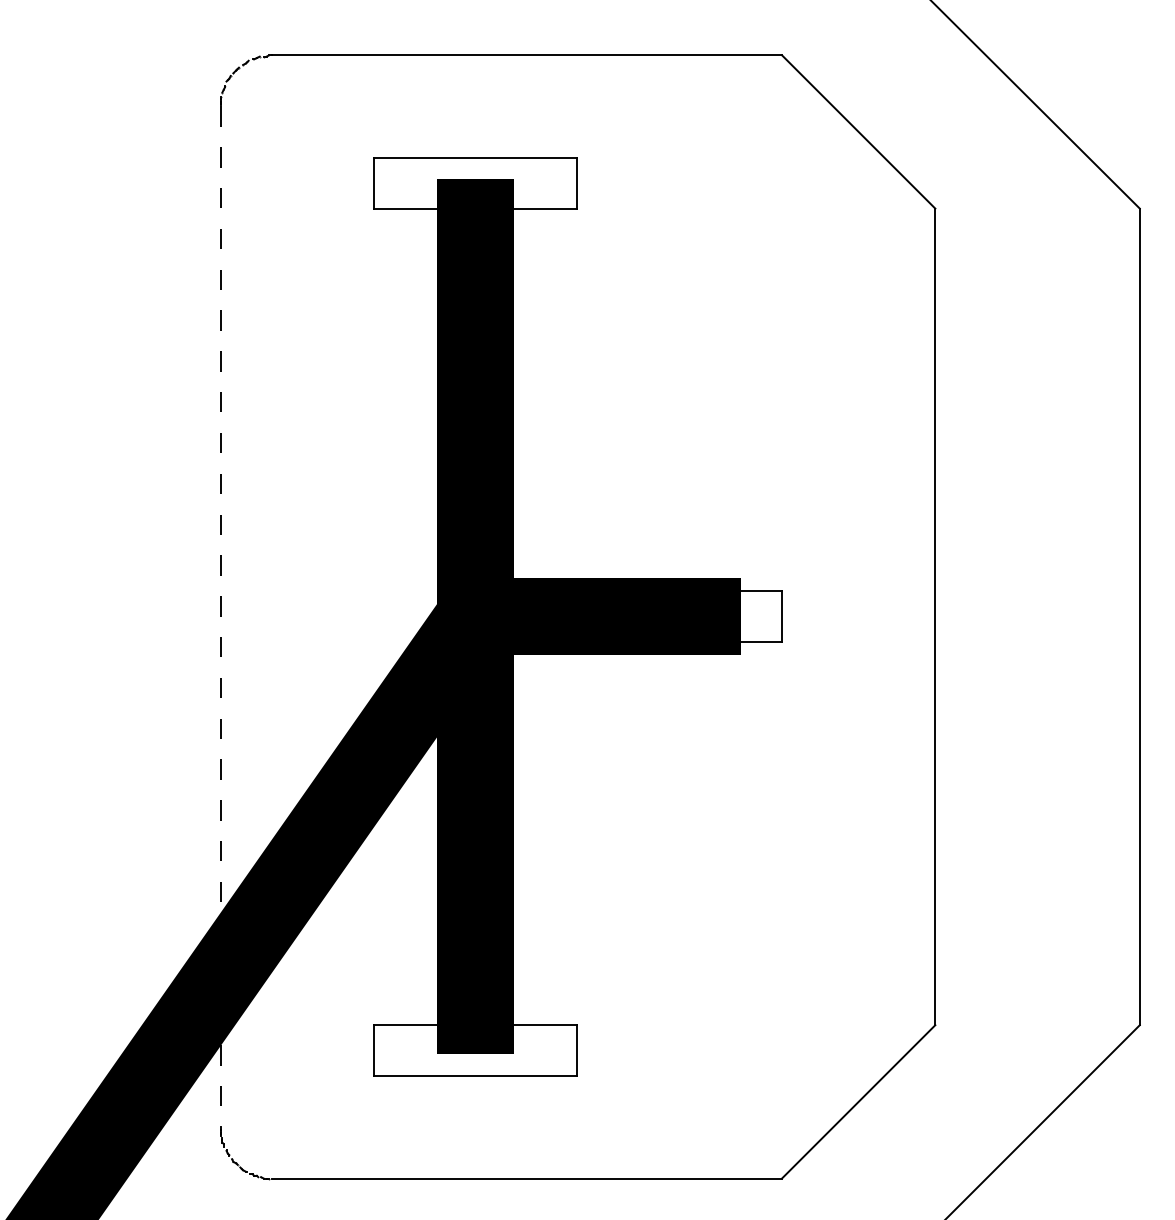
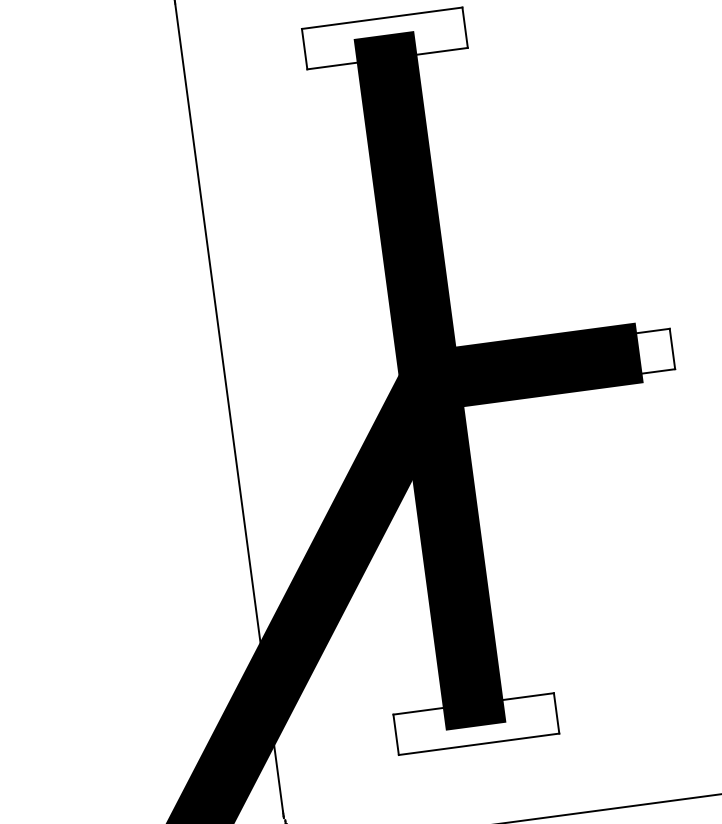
line: (221, 616) -> (229, 407), dashed -> solid

